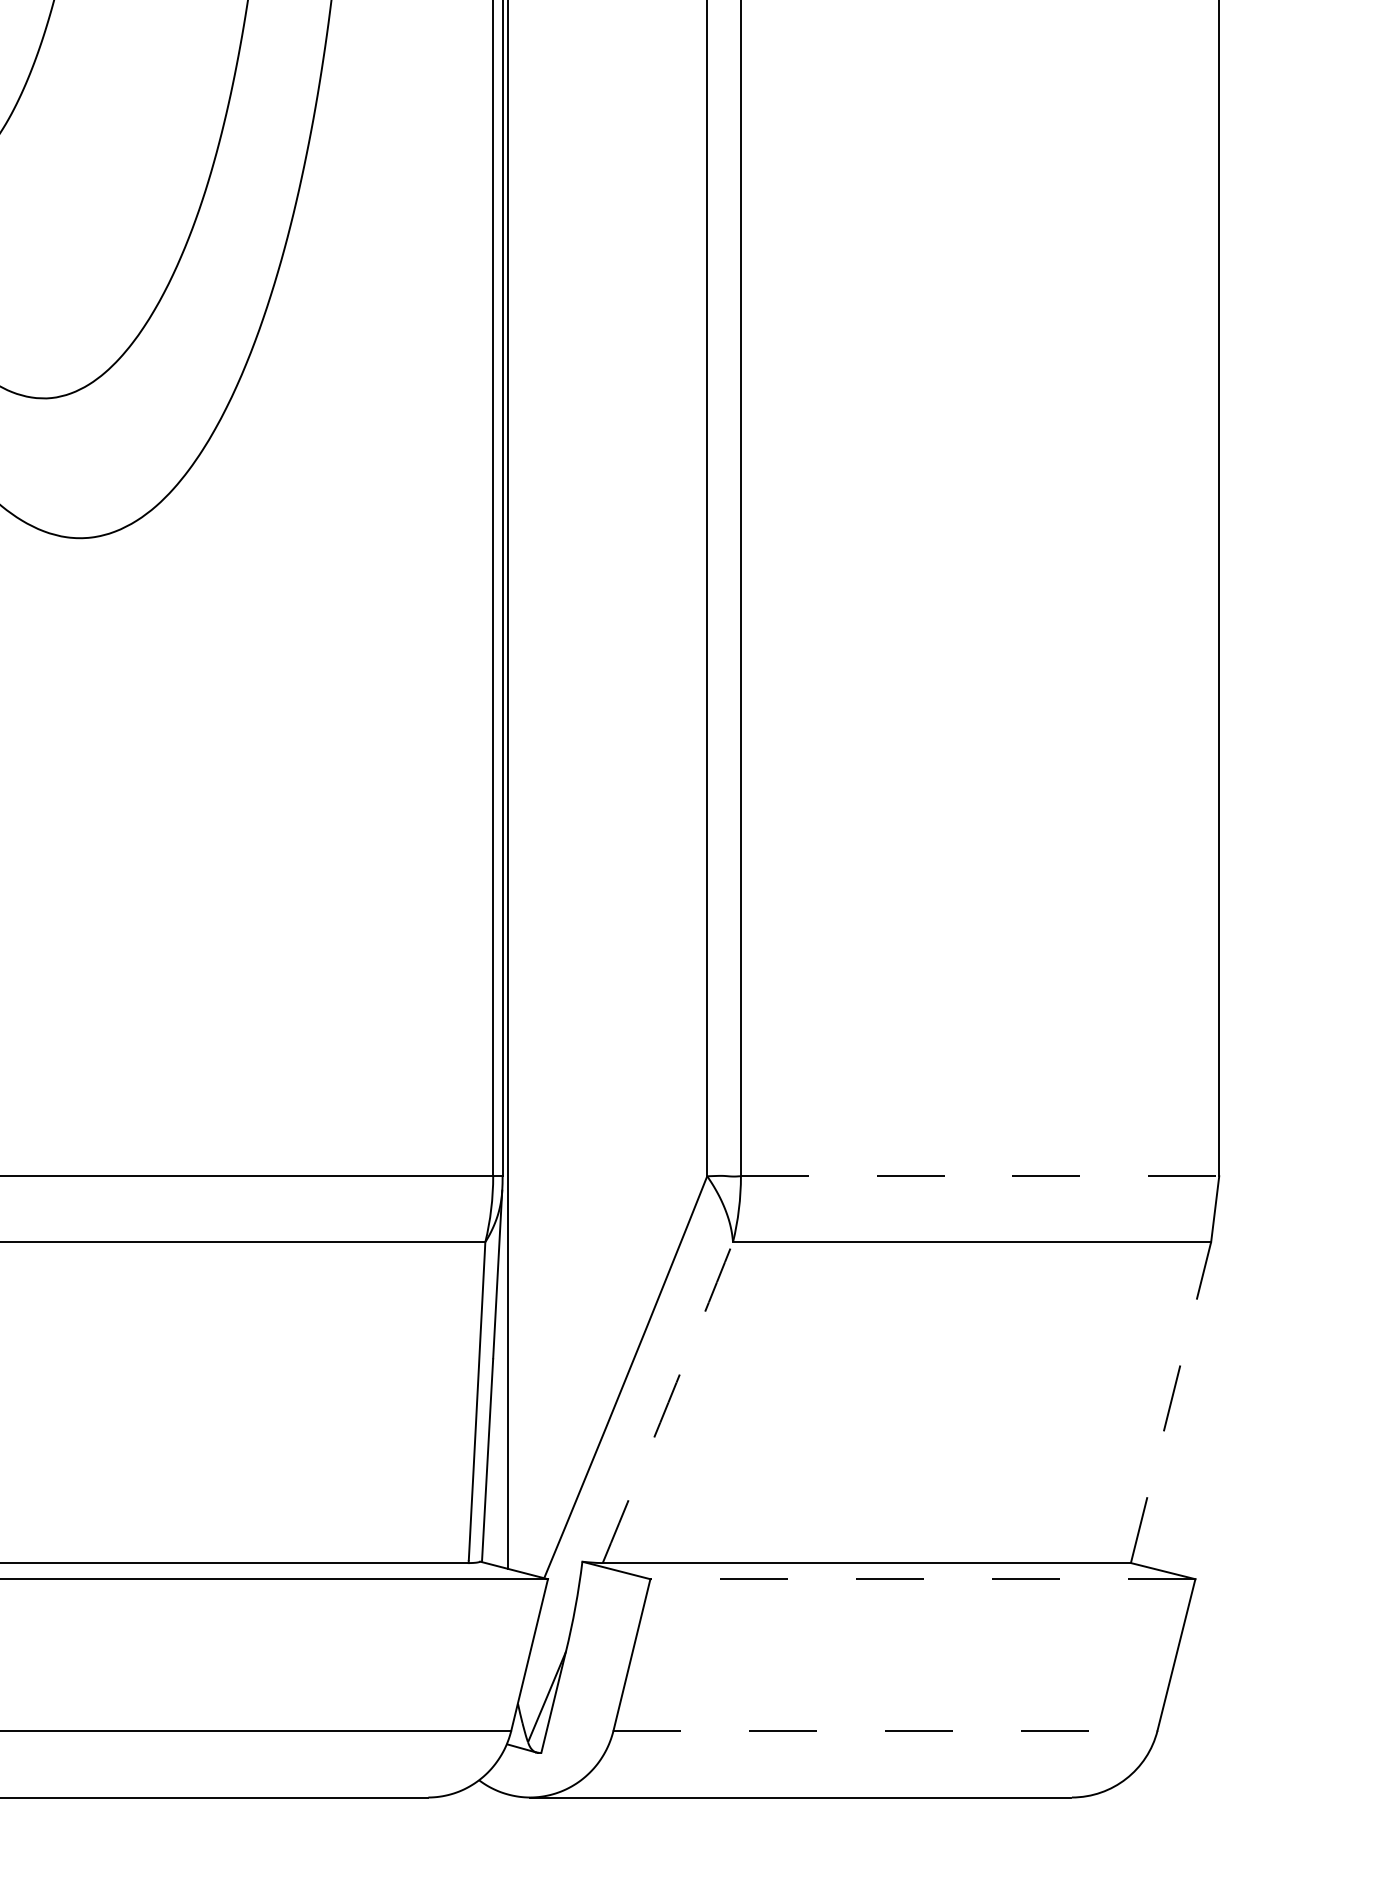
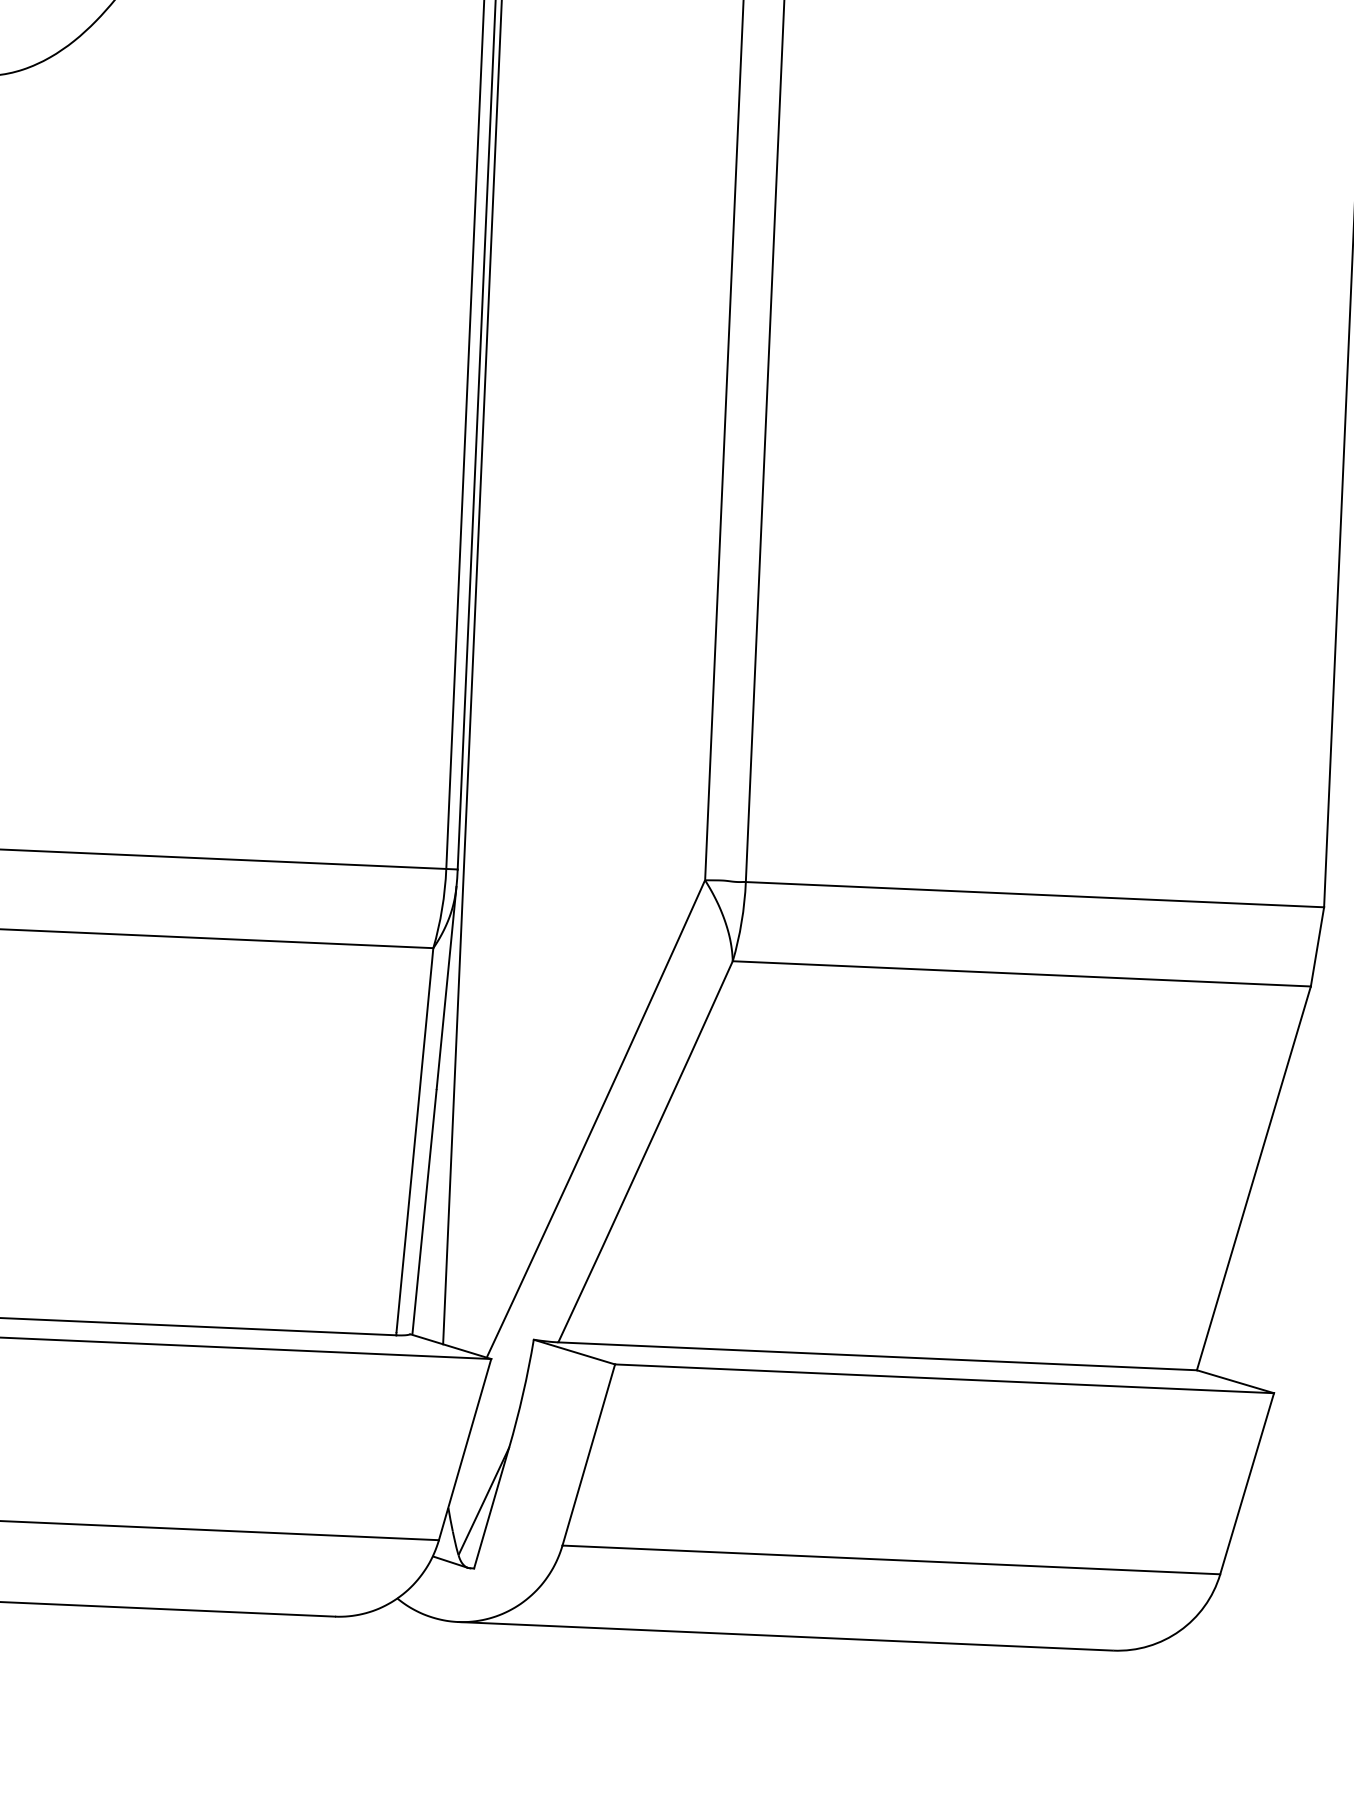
line: (980, 1176) -> (1035, 894), dashed -> solid
arc: (668, 1402) -> (646, 1151), dashed -> solid
line: (1171, 1402) -> (1254, 1178), dashed -> solid
line: (922, 1579) -> (944, 1379), dashed -> solid
line: (885, 1730) -> (891, 1559), dashed -> solid

